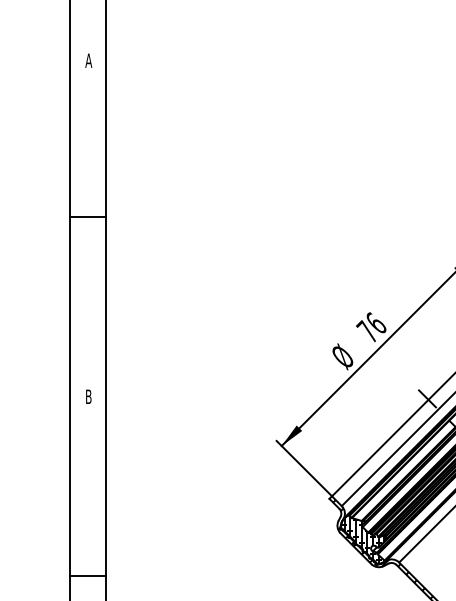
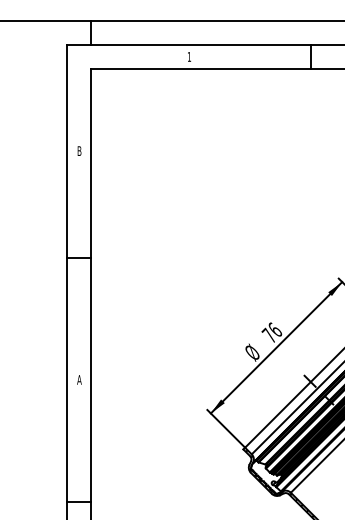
text: (88, 59) -> (79, 150), A -> B
text: (88, 396) -> (79, 379), B -> A
hatch: (361, 540) -> (265, 477), removed

